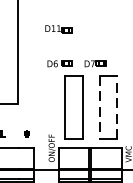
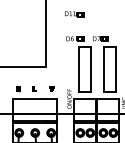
line: (116, 106) -> (115, 69), dashed -> solid
line: (99, 108) -> (103, 70), dashed -> solid

